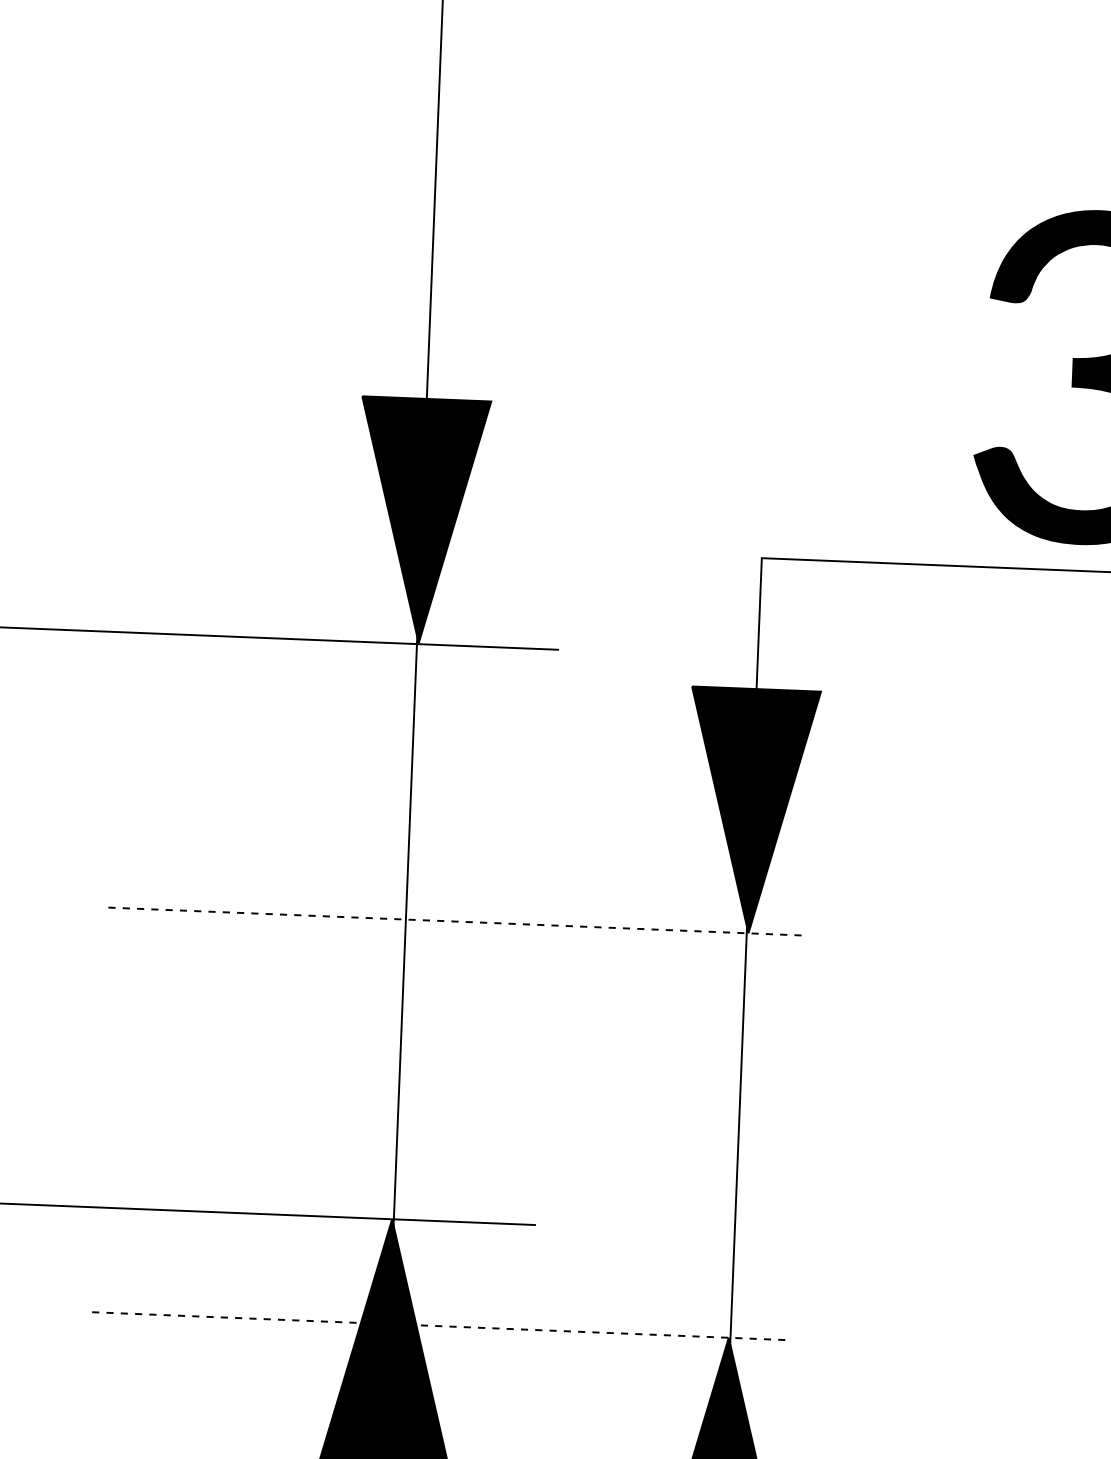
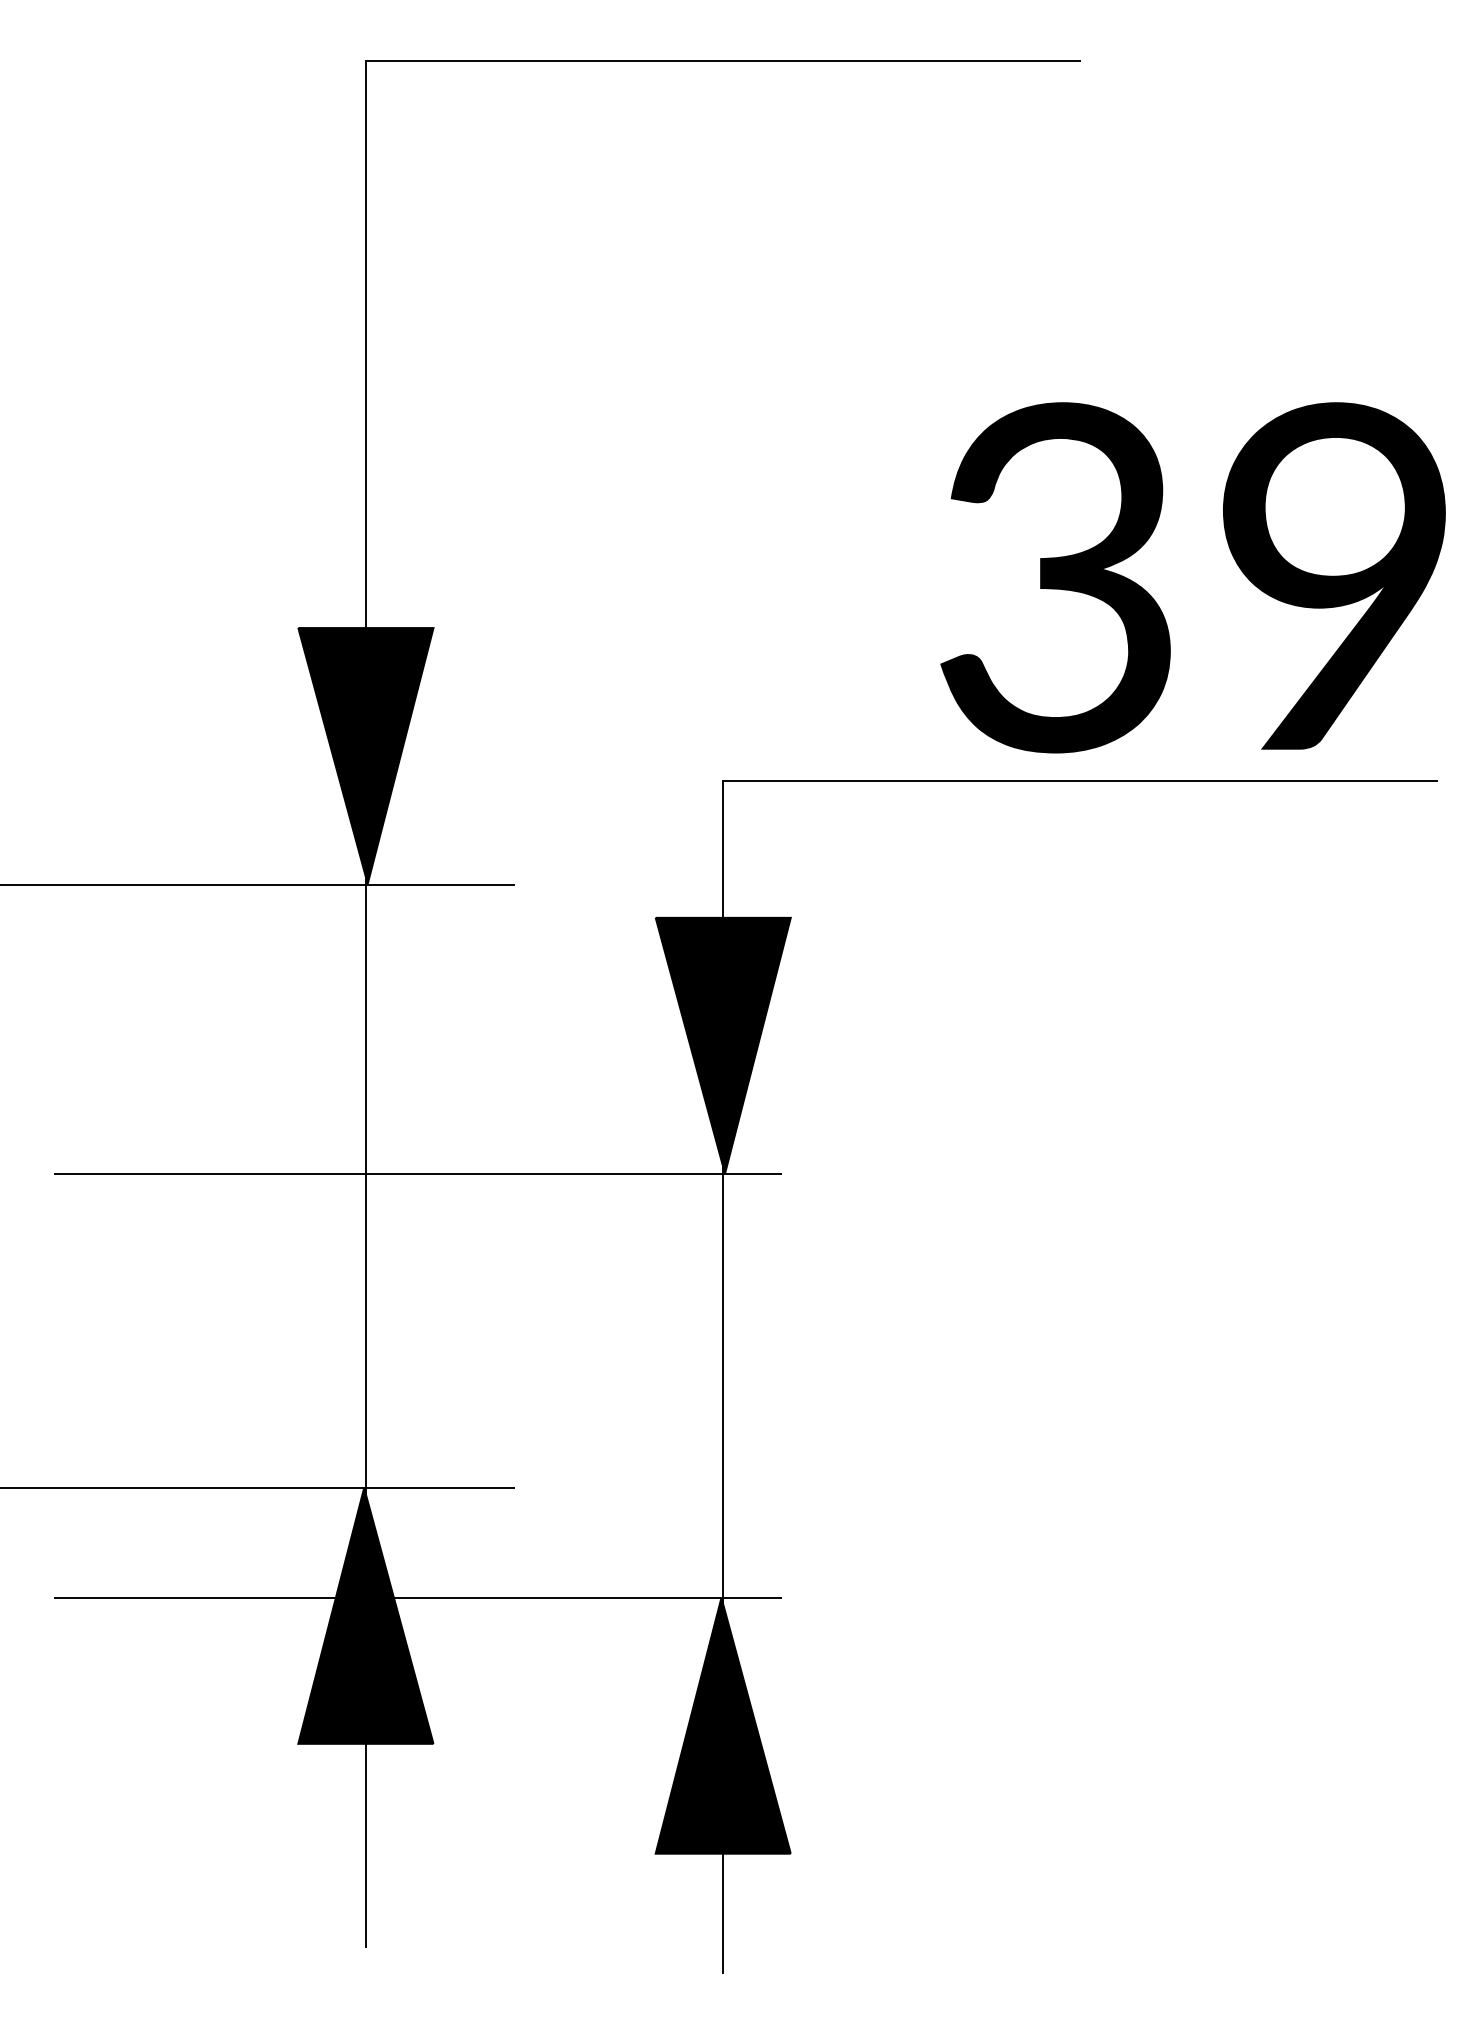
line: (455, 921) -> (417, 1173), dashed -> solid
line: (438, 1325) -> (417, 1597), dashed -> solid

